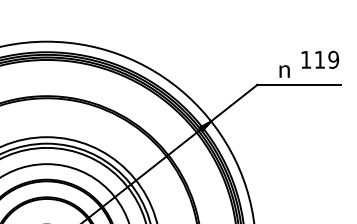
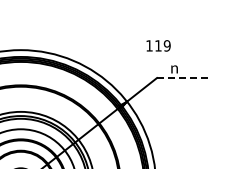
text: (320, 59) -> (158, 45), moved
line: (298, 85) -> (183, 78), solid -> dashed

